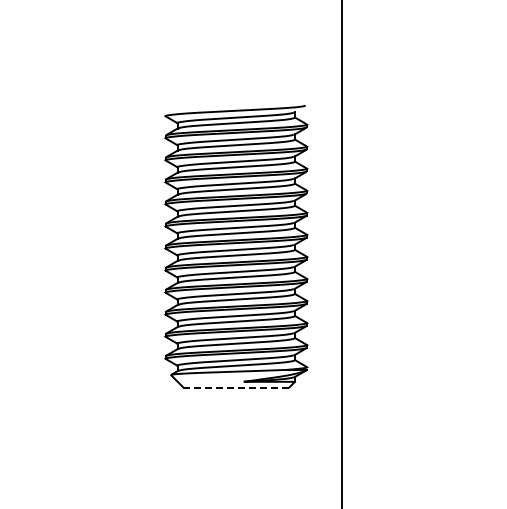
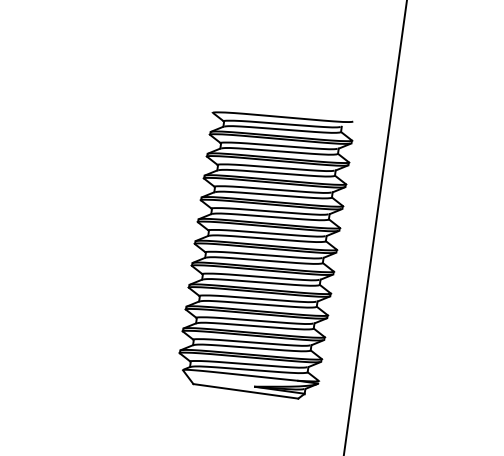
line: (236, 387) -> (246, 391), dashed -> solid

